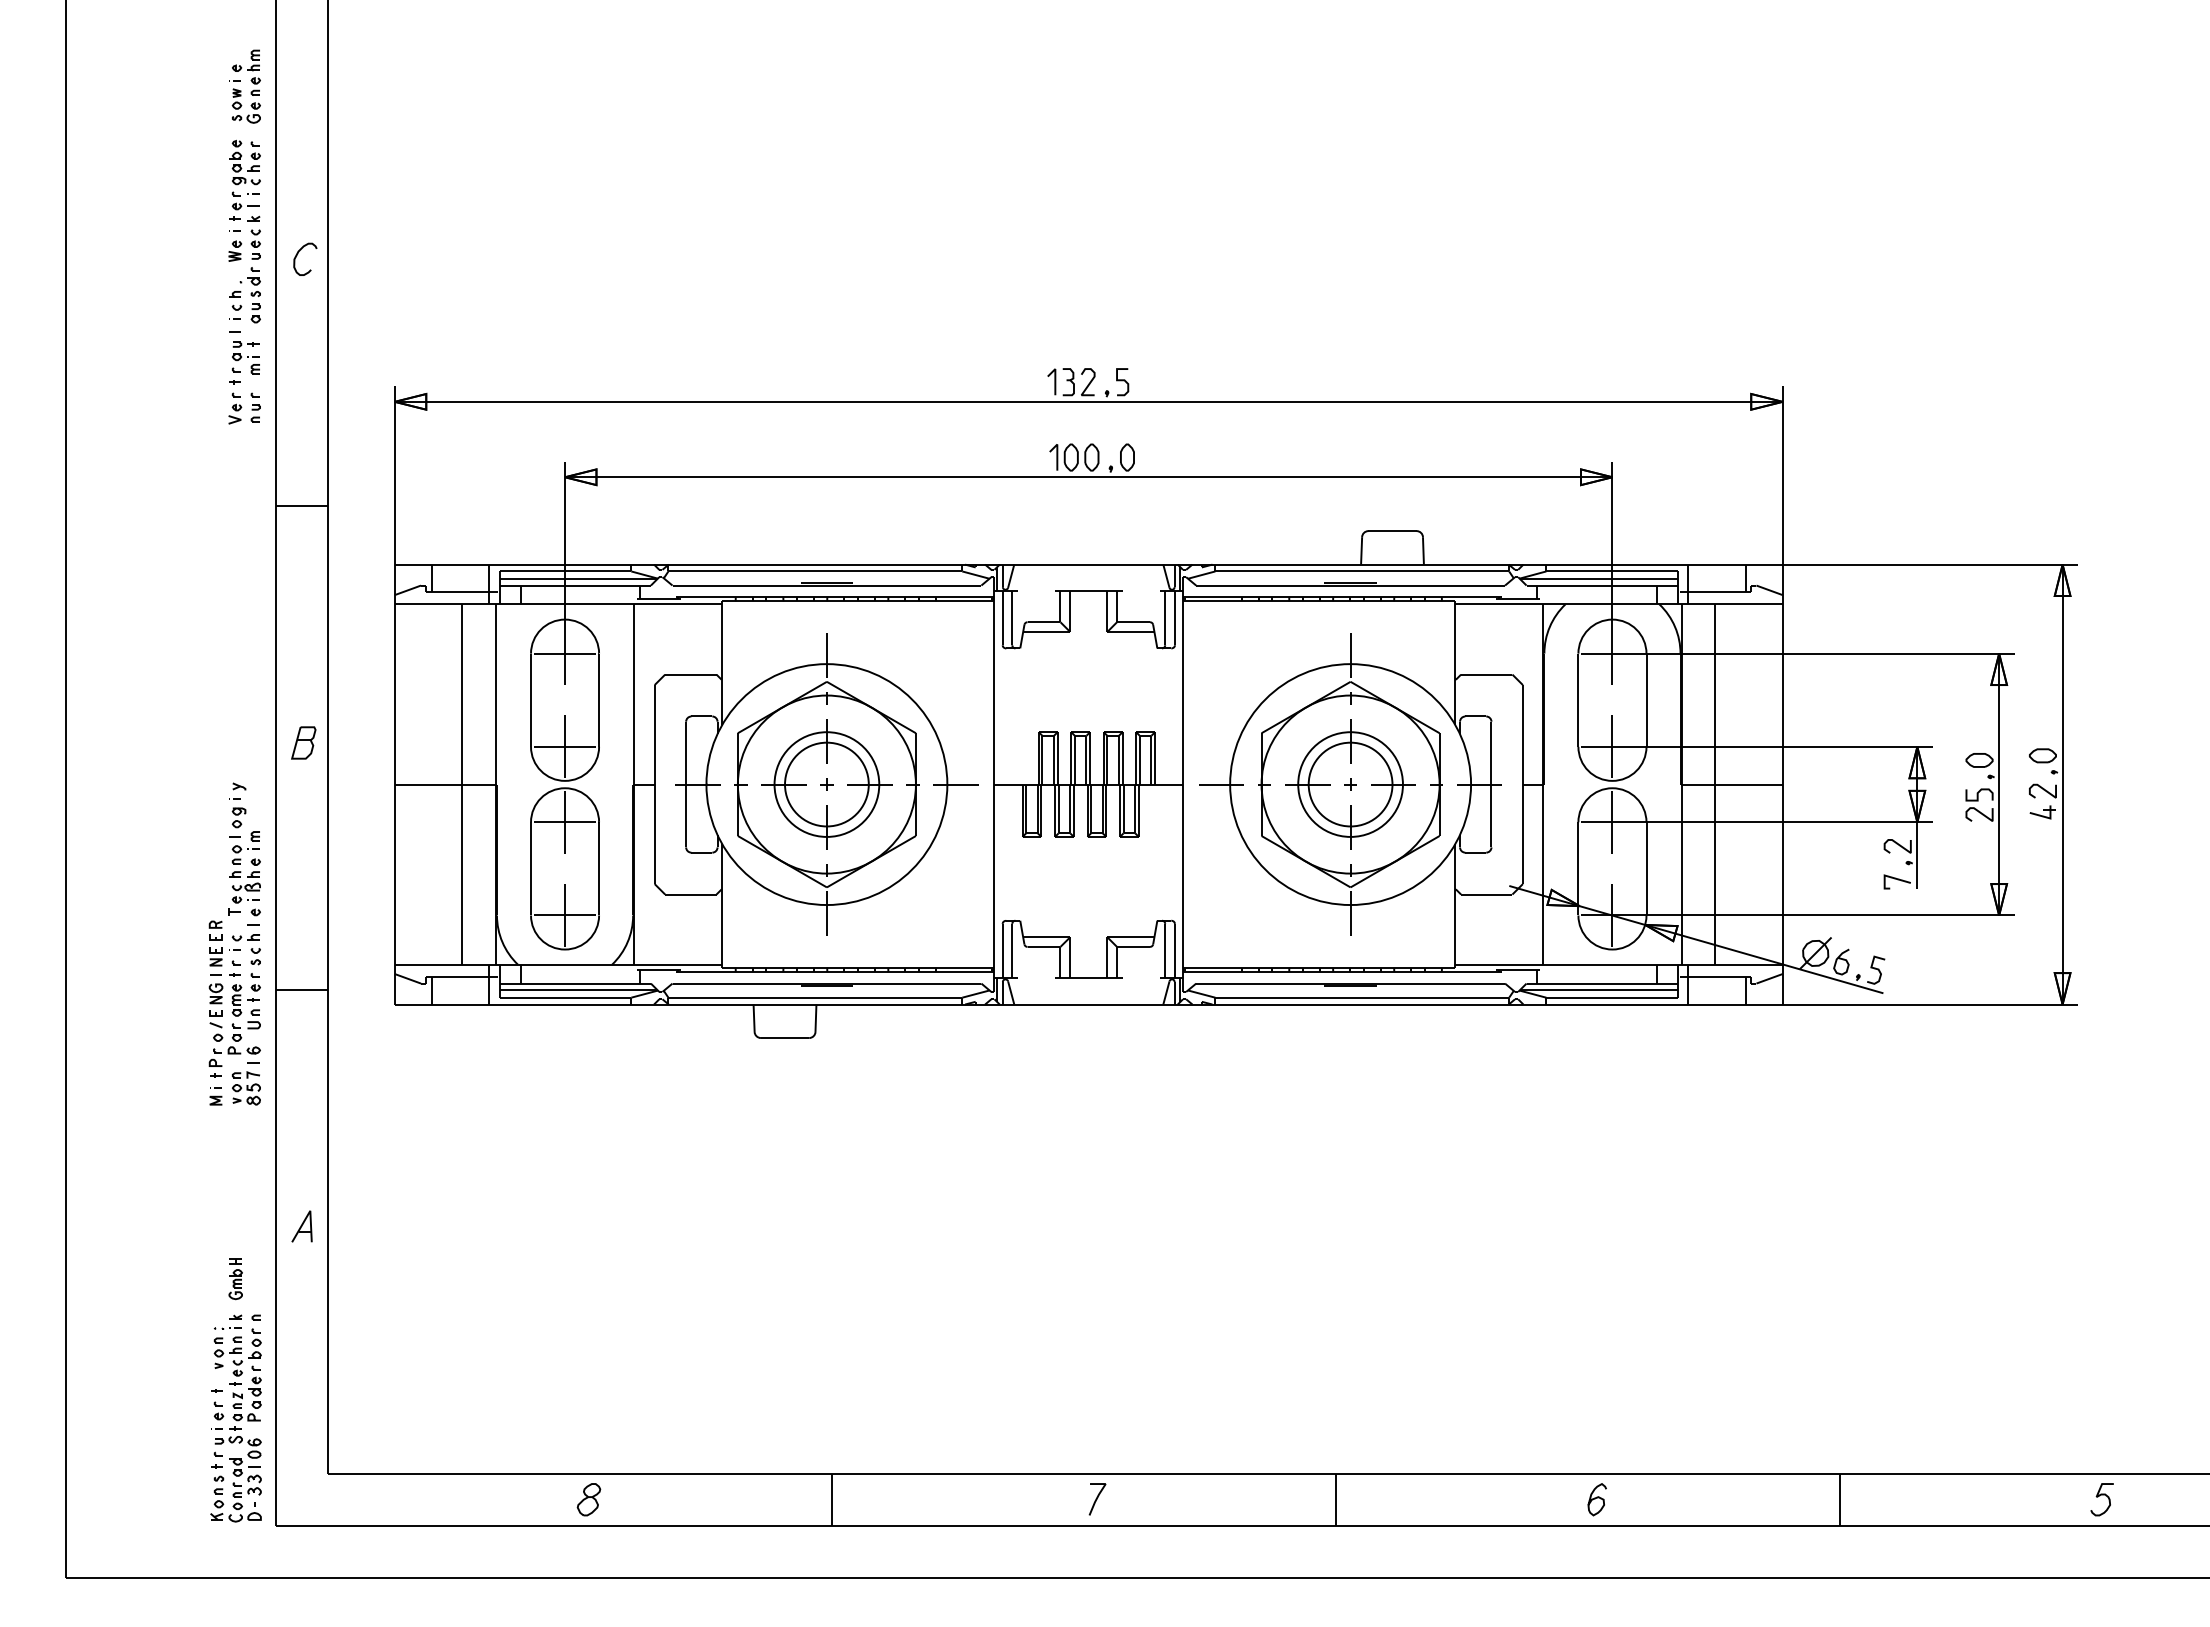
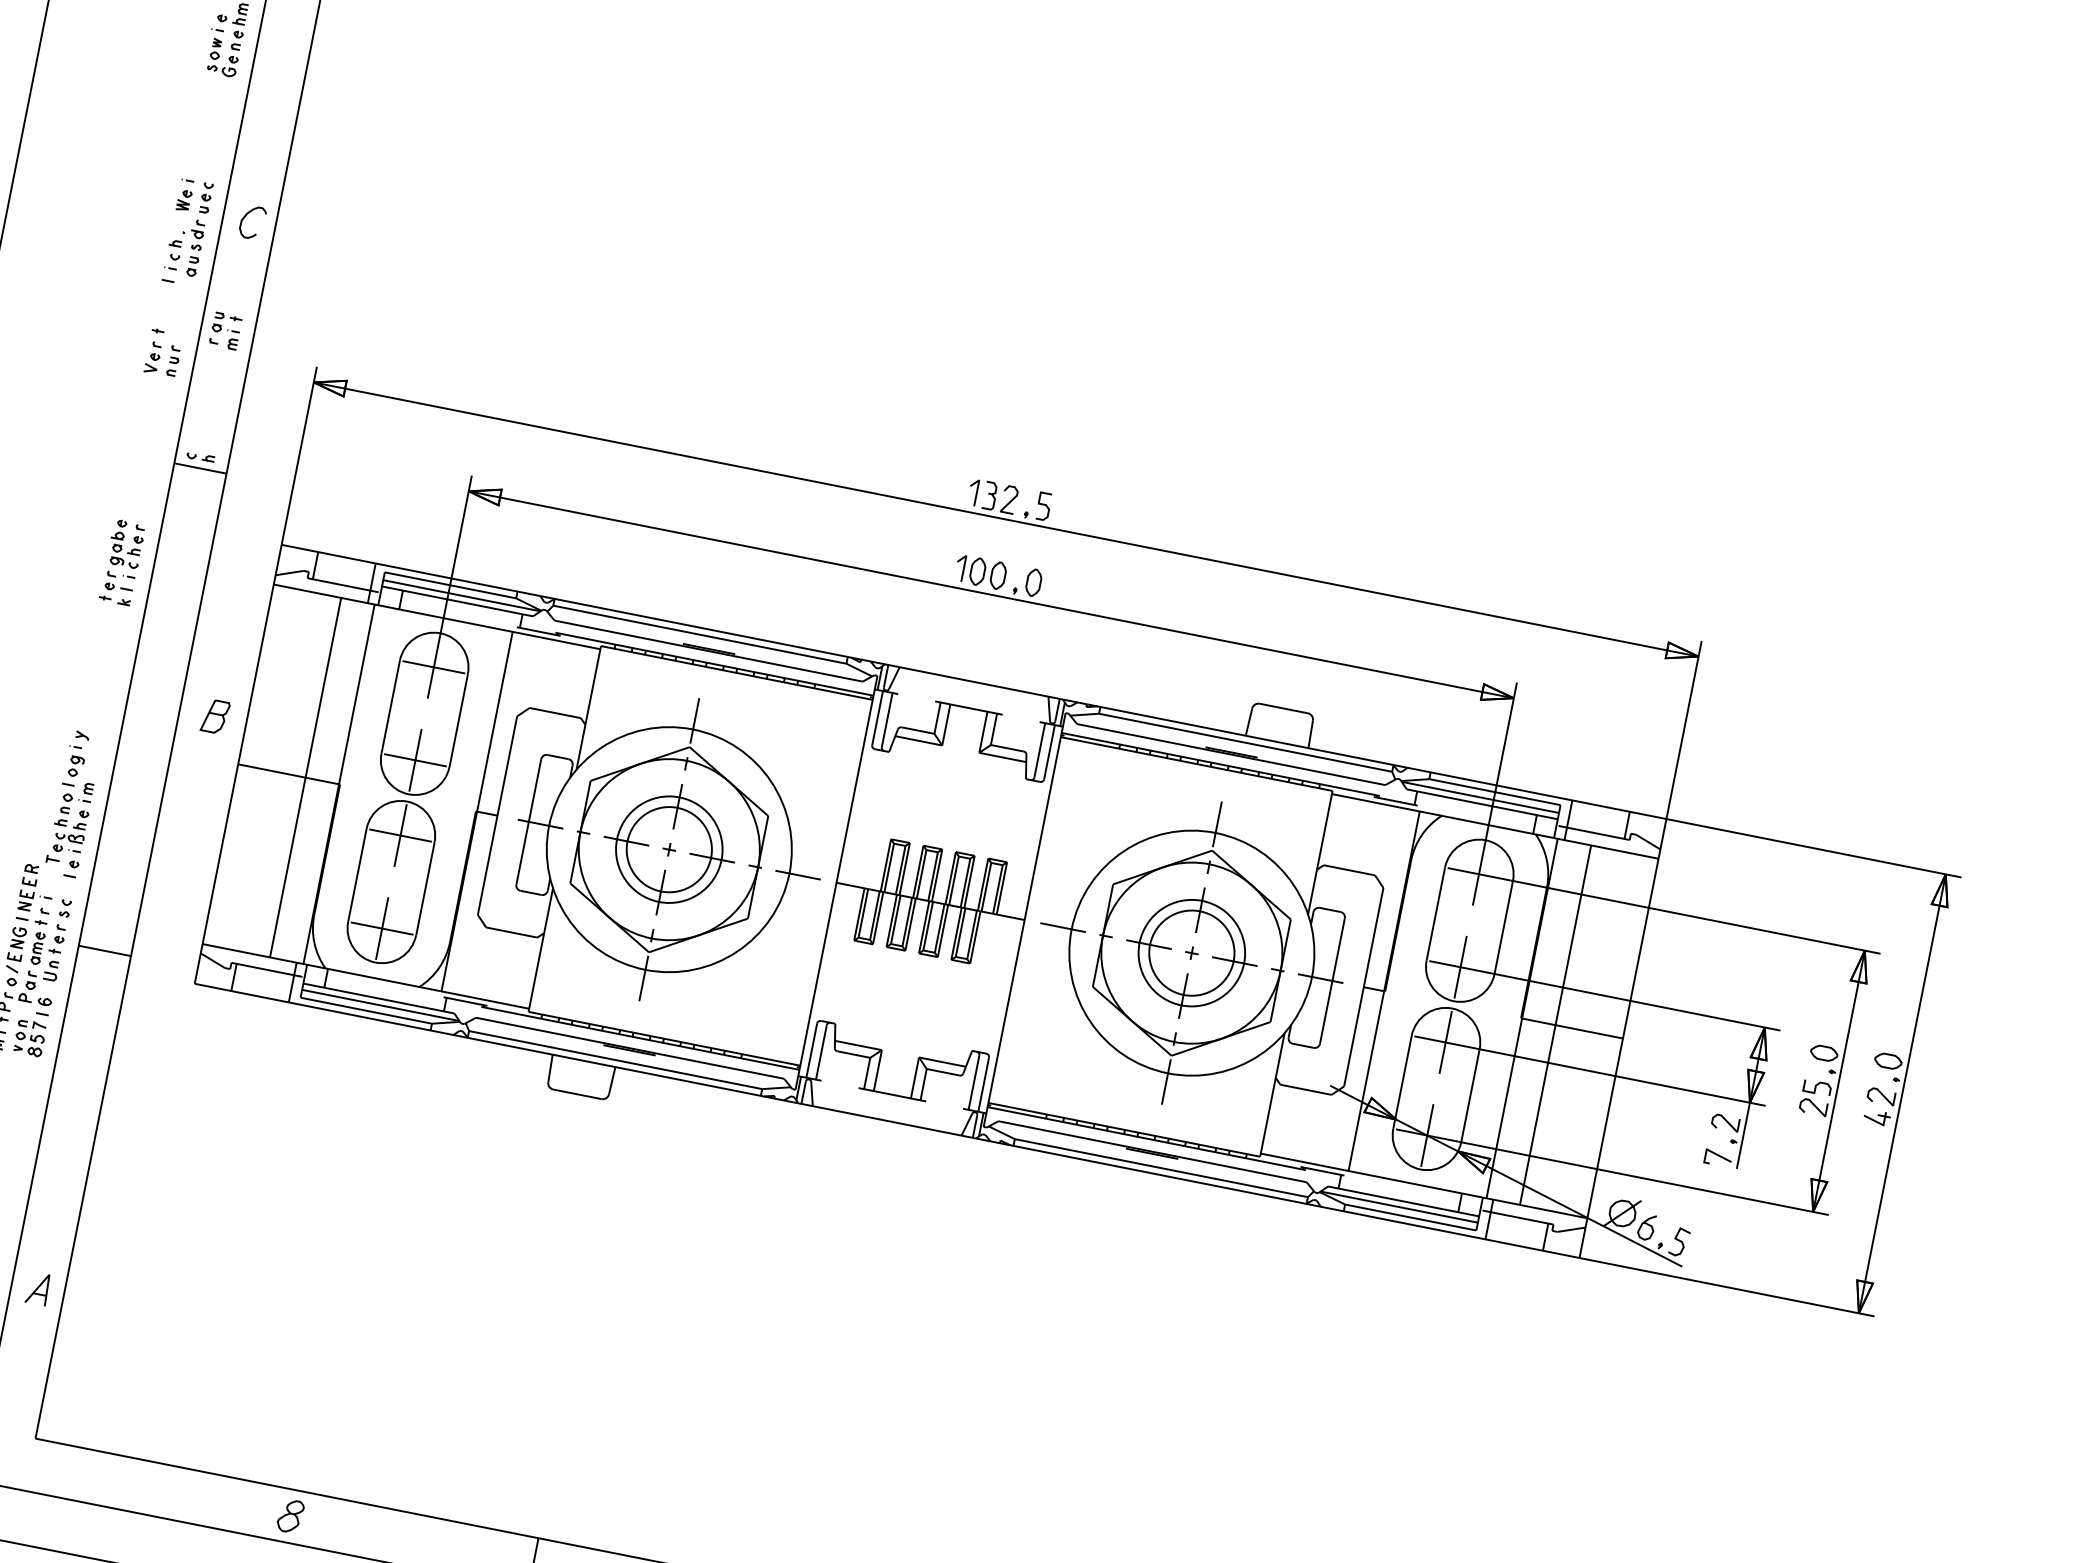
part: (244, 180) -> (122, 561), moved
part: (245, 357) -> (225, 330), moved
part: (303, 742) -> (215, 716), moved
part: (245, 937) -> (200, 457), moved
part: (301, 1226) -> (37, 1288), moved

